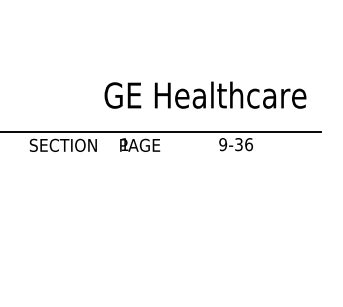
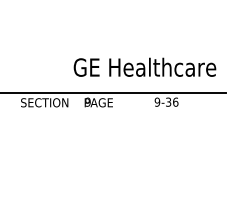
text: (124, 143) -> (87, 101), 1 -> 9

